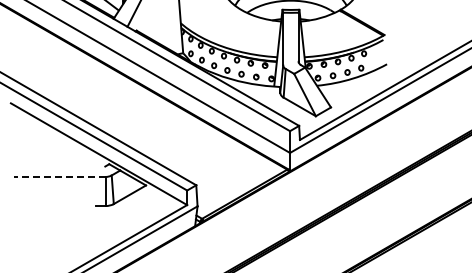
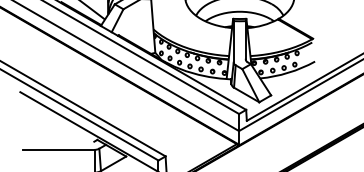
line: (59, 176) -> (58, 149), dashed -> solid

